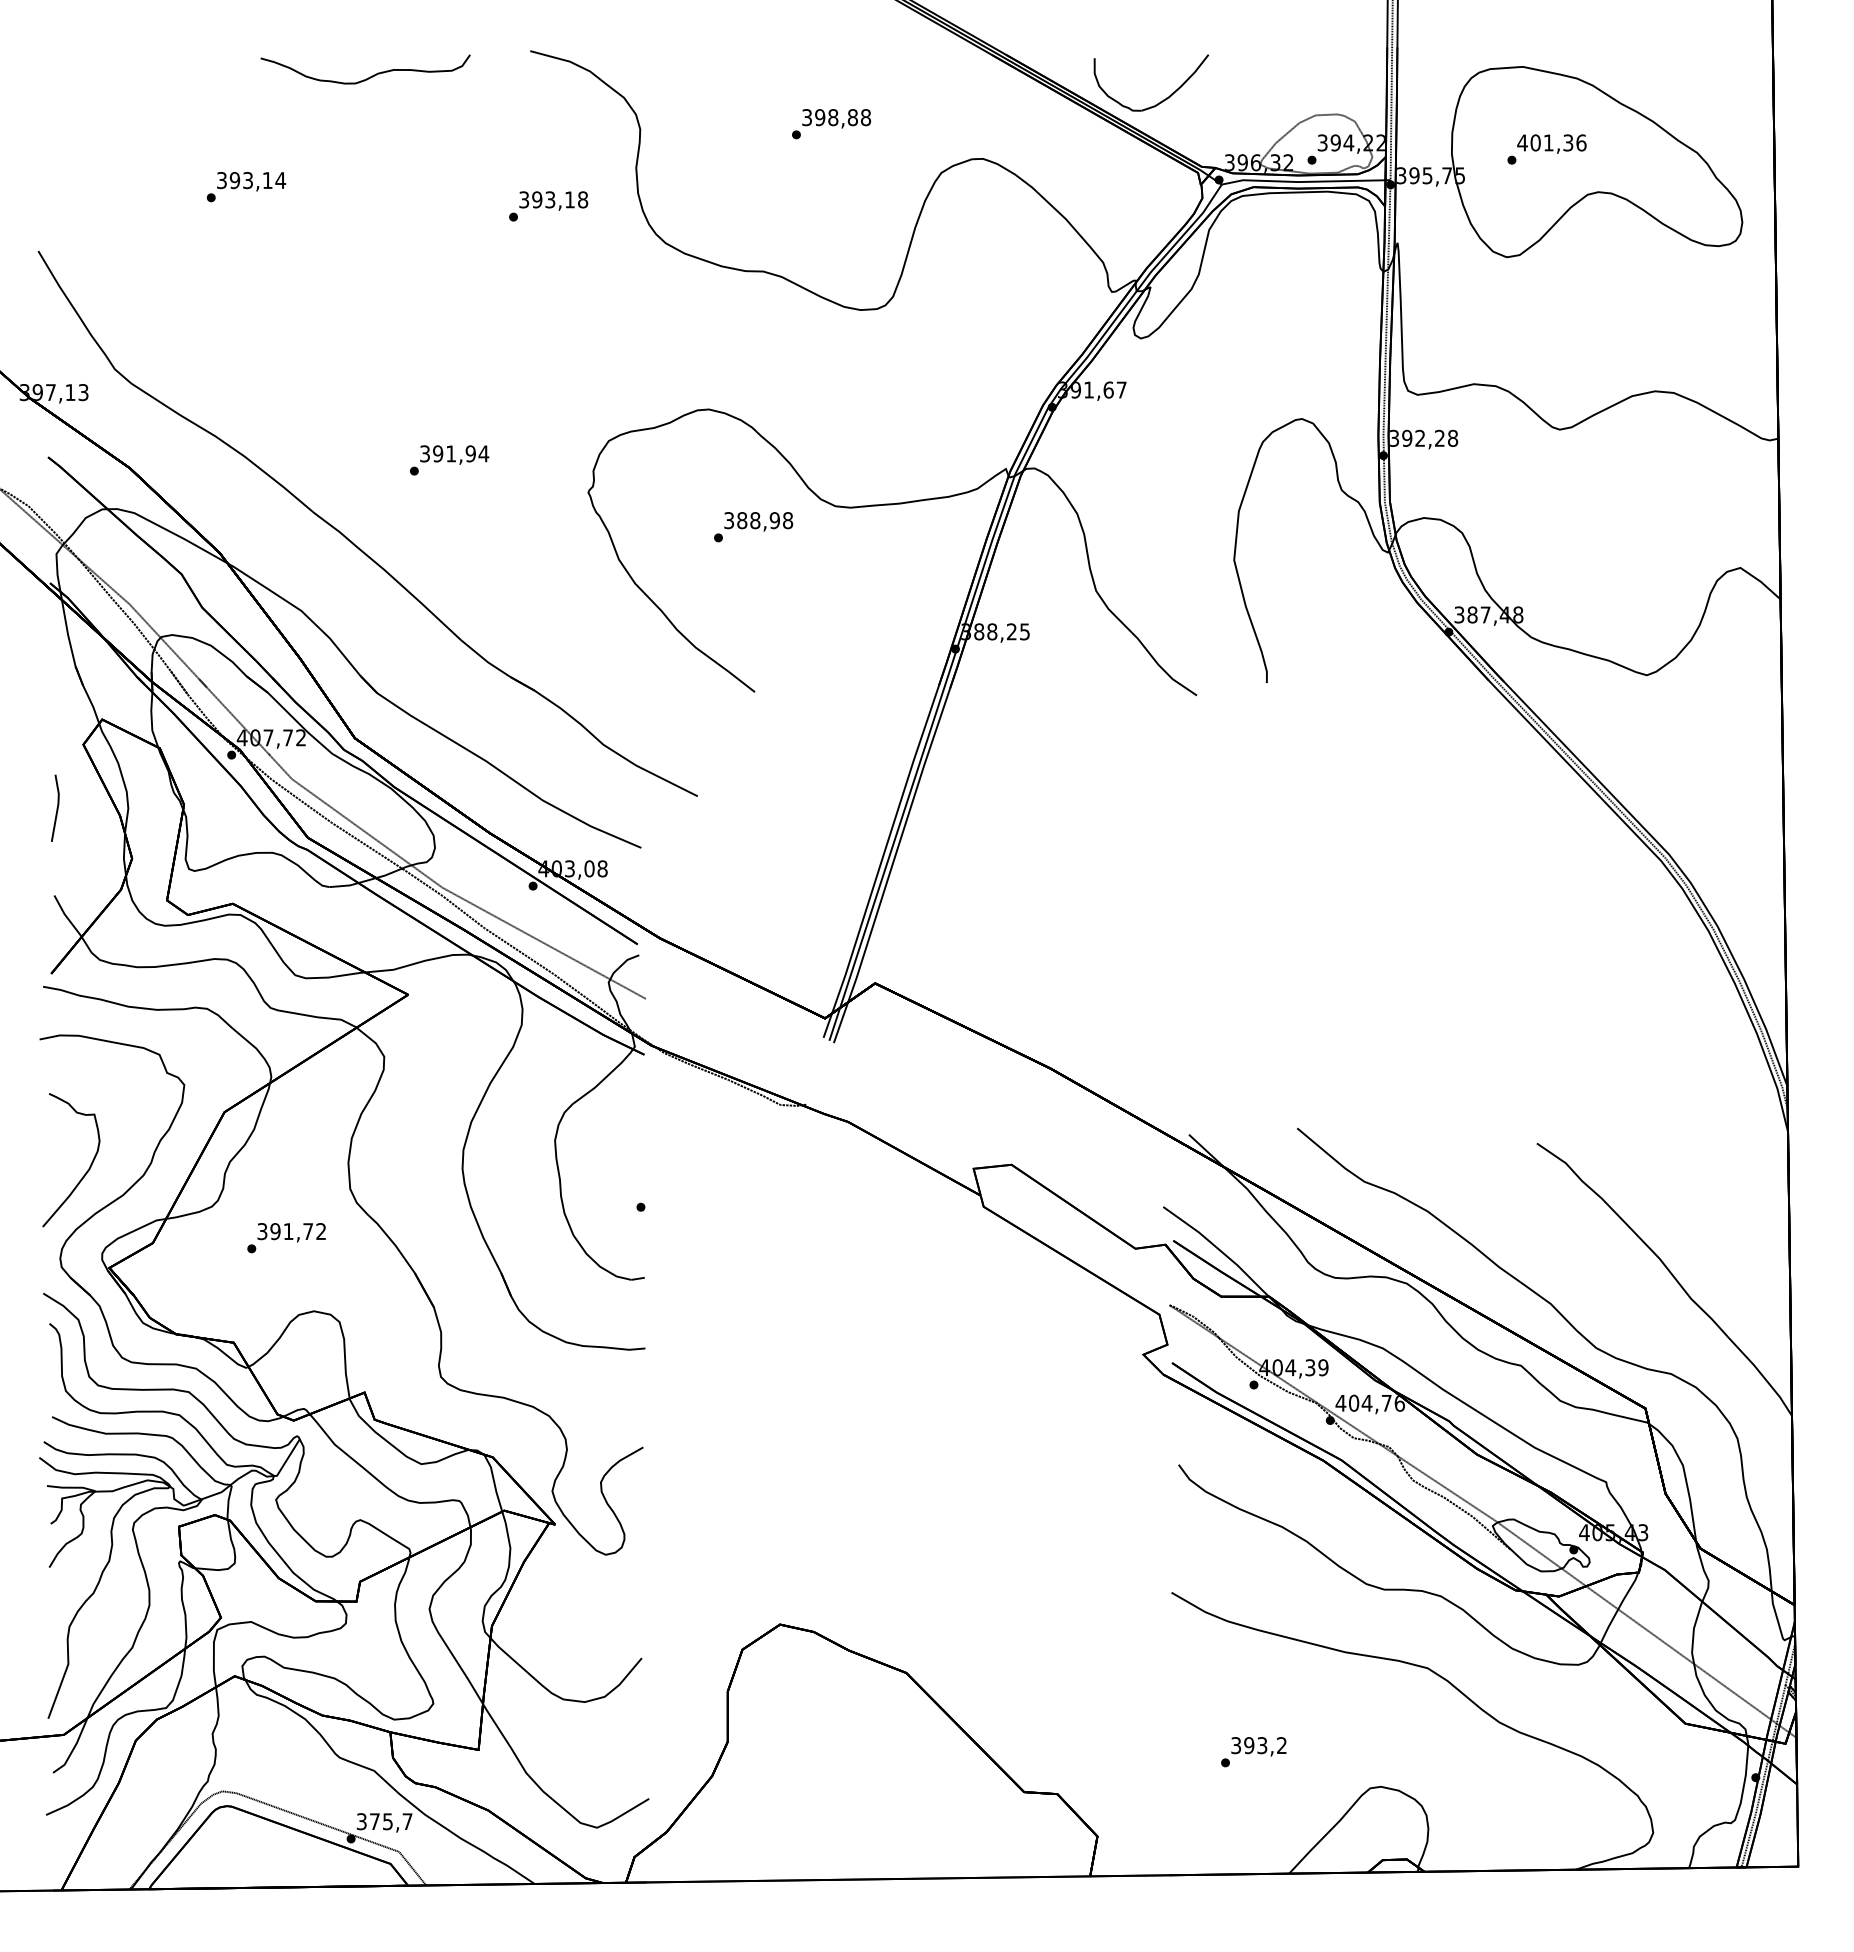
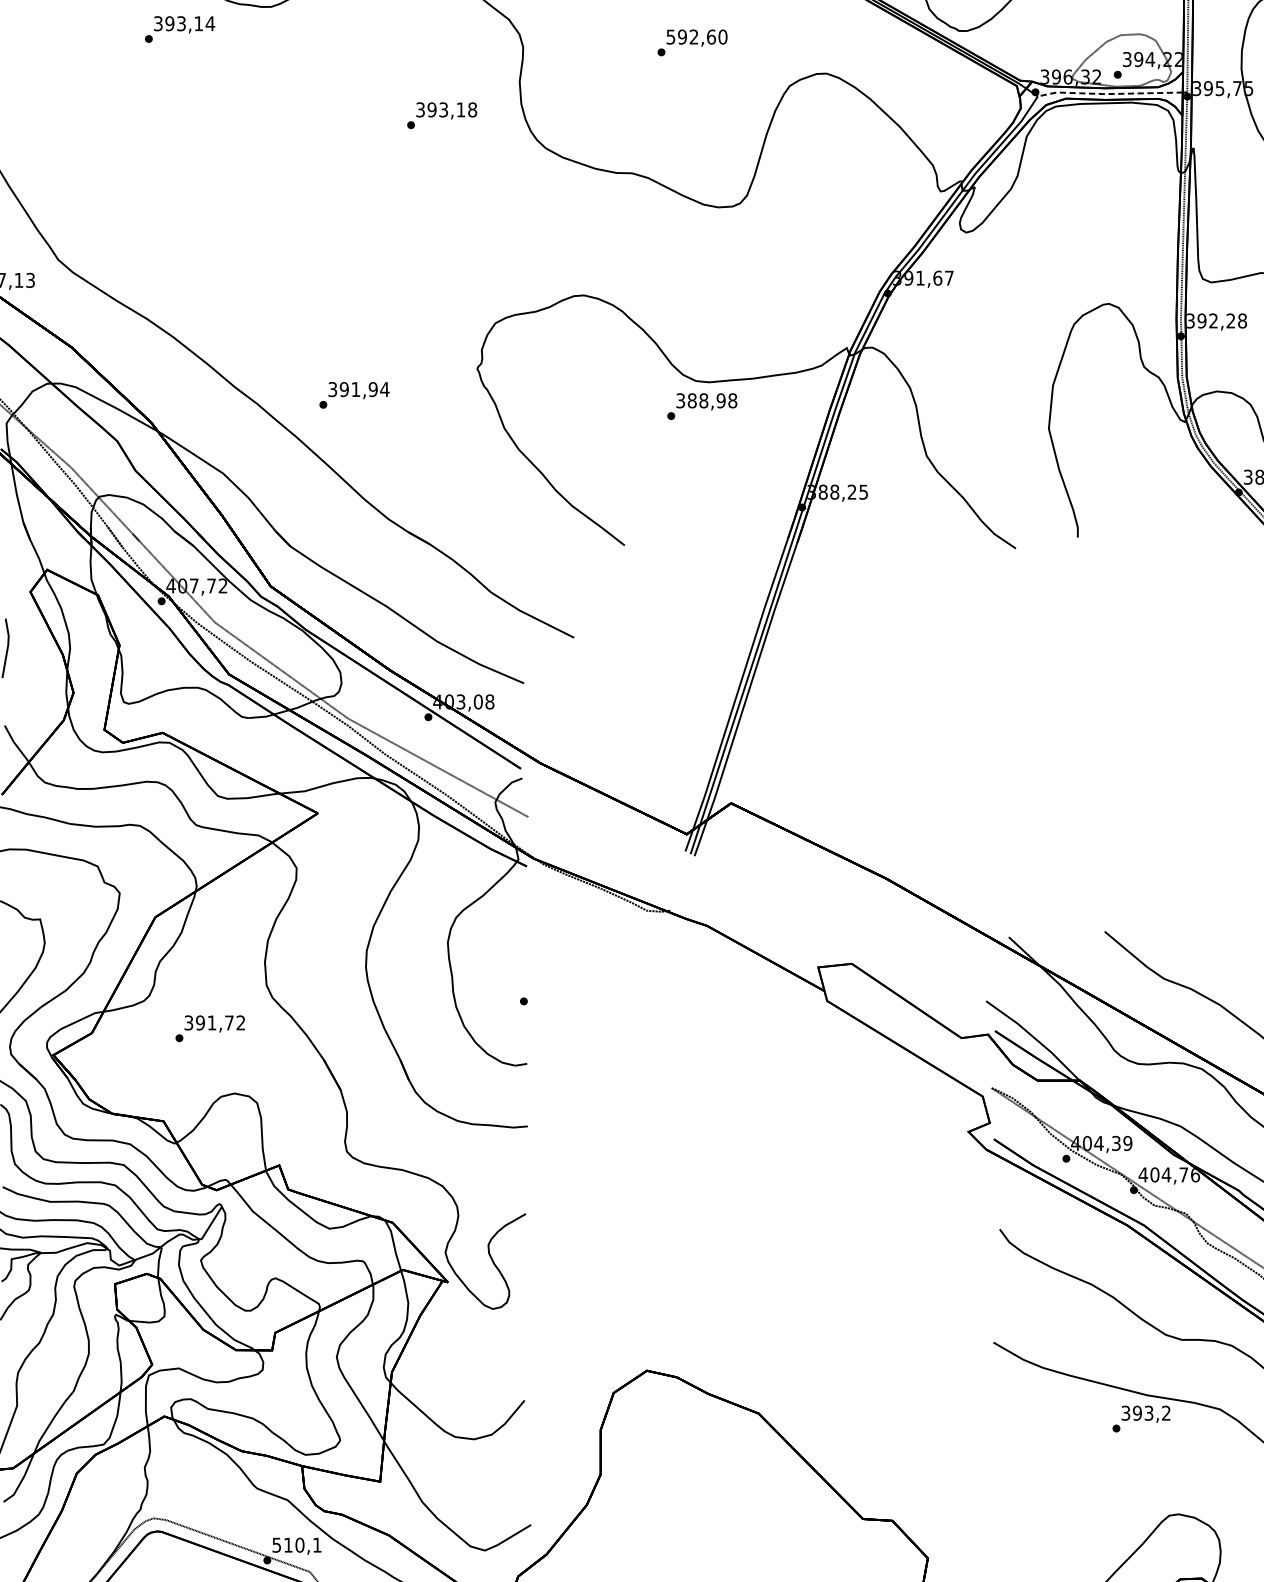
text: (836, 117) -> (696, 36), 398,88 -> 592,60
line: (1302, 181) -> (1109, 93), solid -> dashed
text: (246, 187) -> (180, 29), moved
text: (449, 460) -> (354, 395), moved
text: (753, 527) -> (702, 406), moved
text: (1253, 1752) -> (1141, 1419), moved
text: (384, 1821) -> (296, 1545), 375,7 -> 510,1

